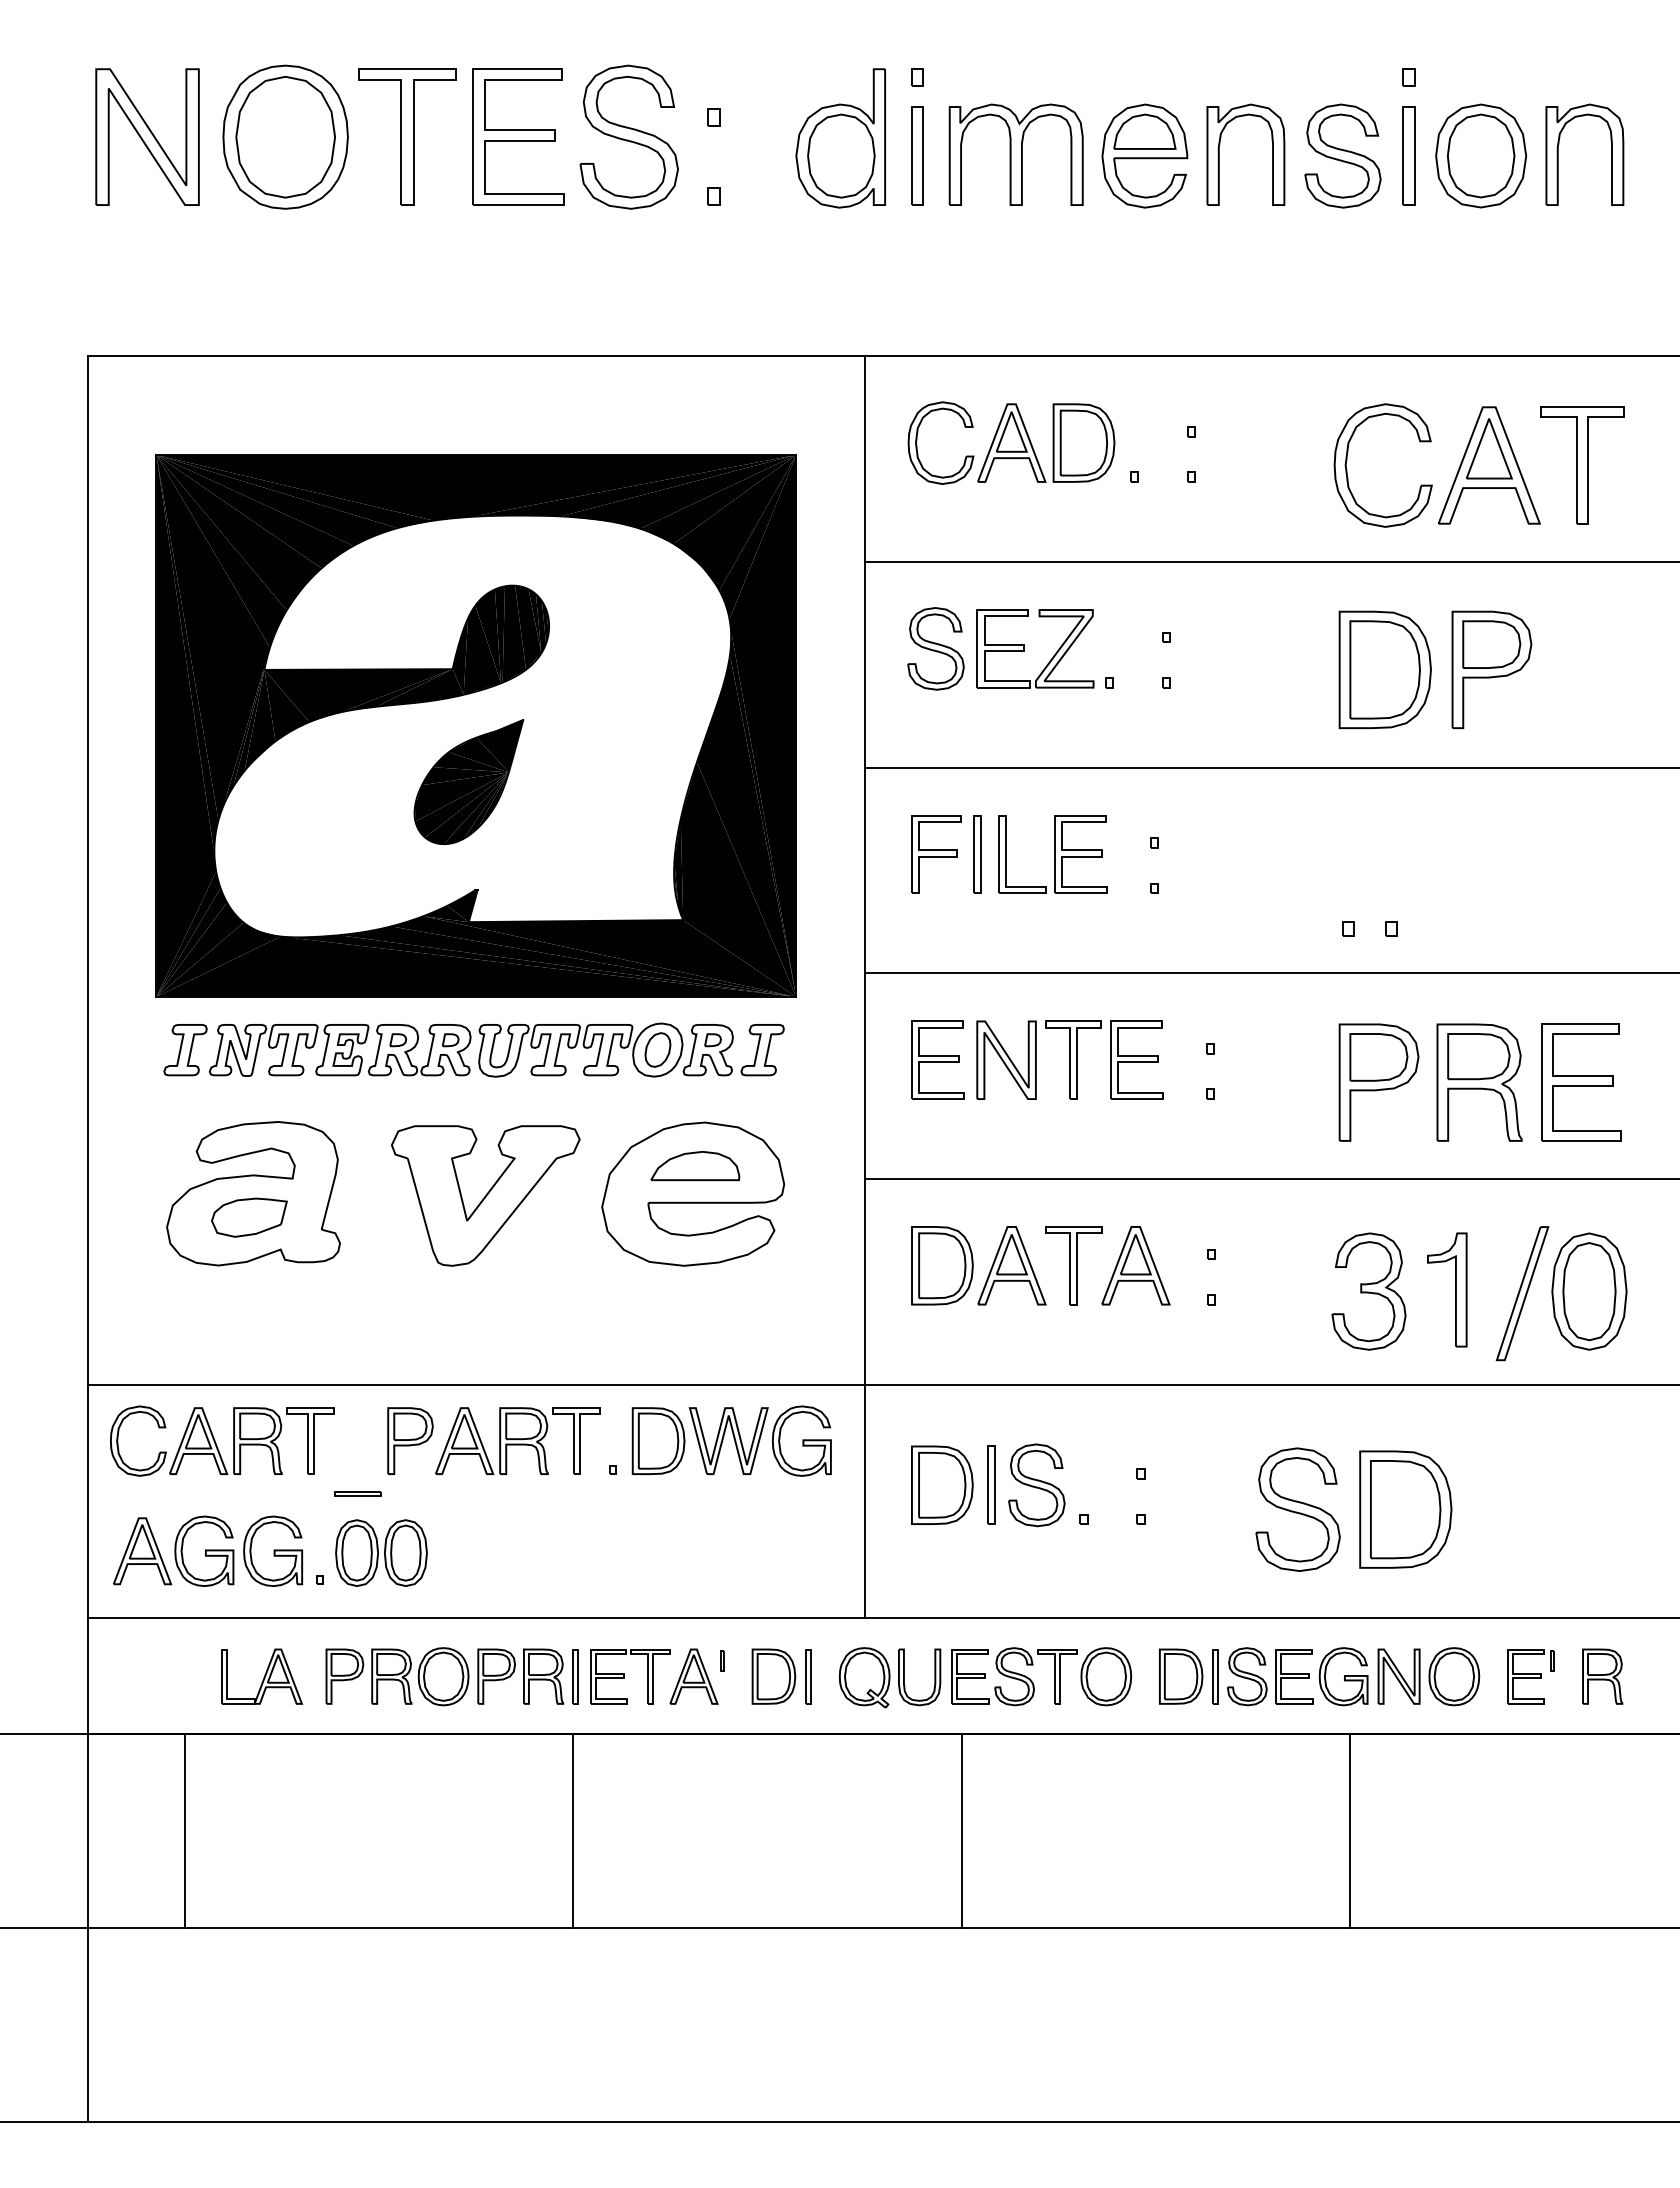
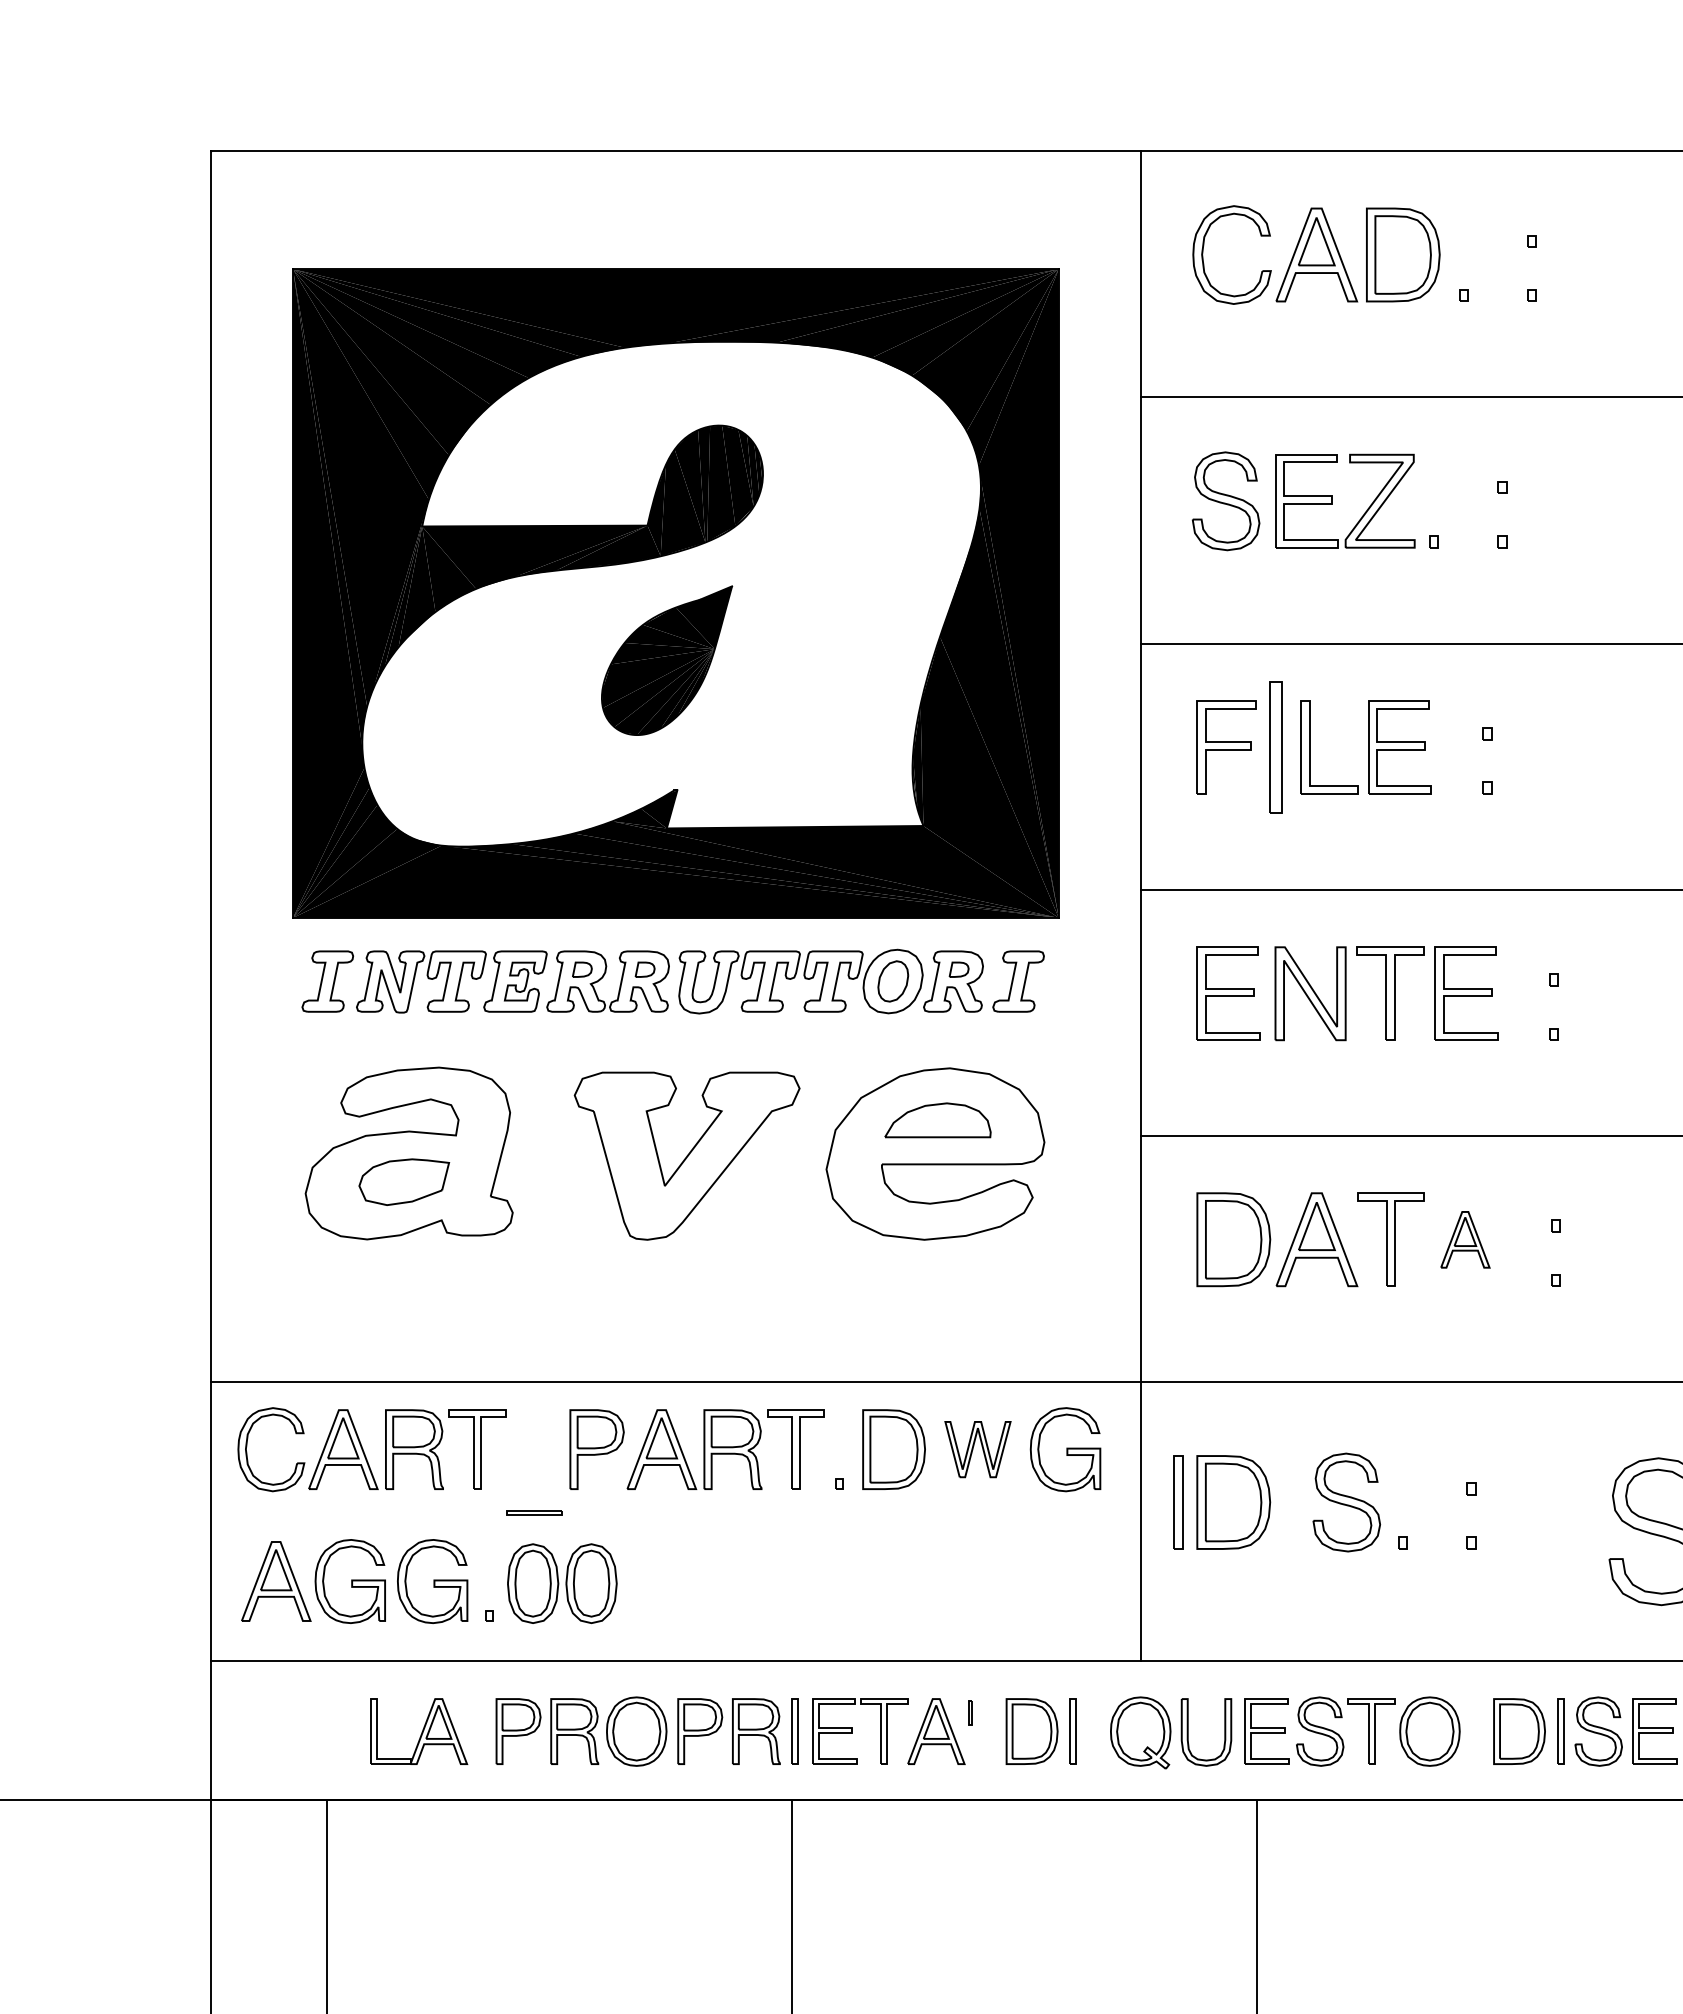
part: (977, 854) -> (1275, 747), size x1.4
part: (1135, 1265) -> (1464, 1239), size x0.6
part: (728, 1440) -> (977, 1448), size x0.7
part: (991, 1484) -> (1178, 1501), moved

